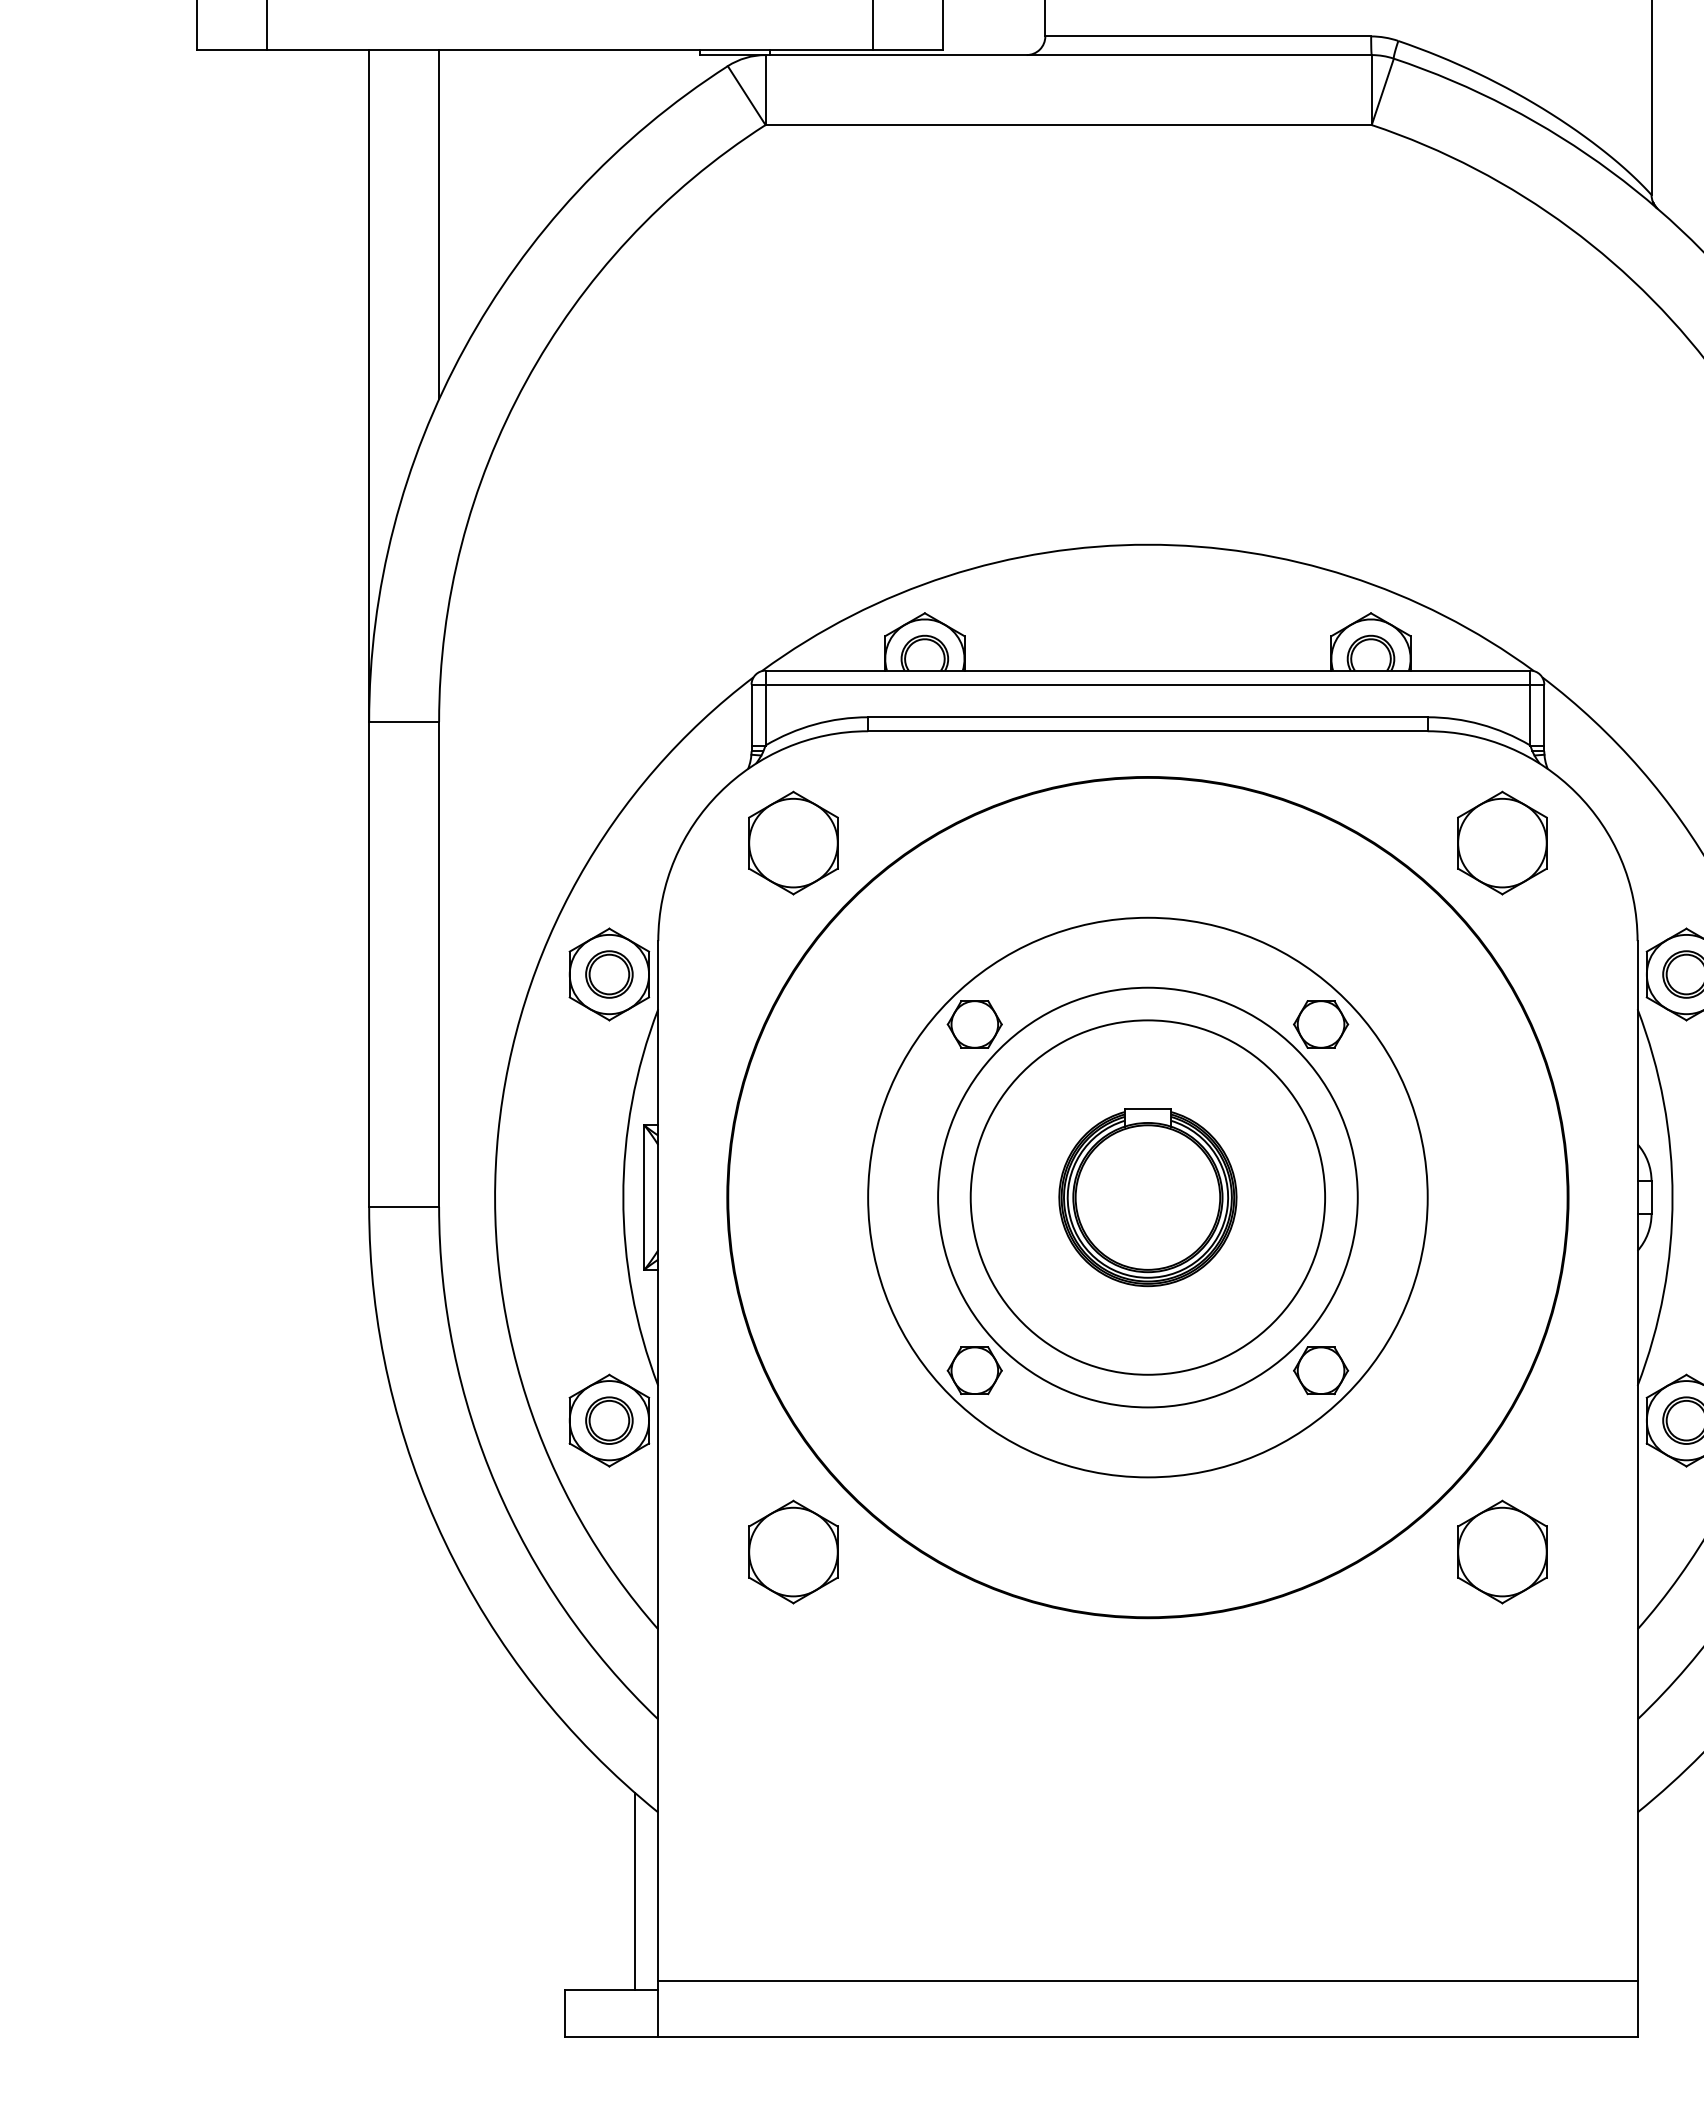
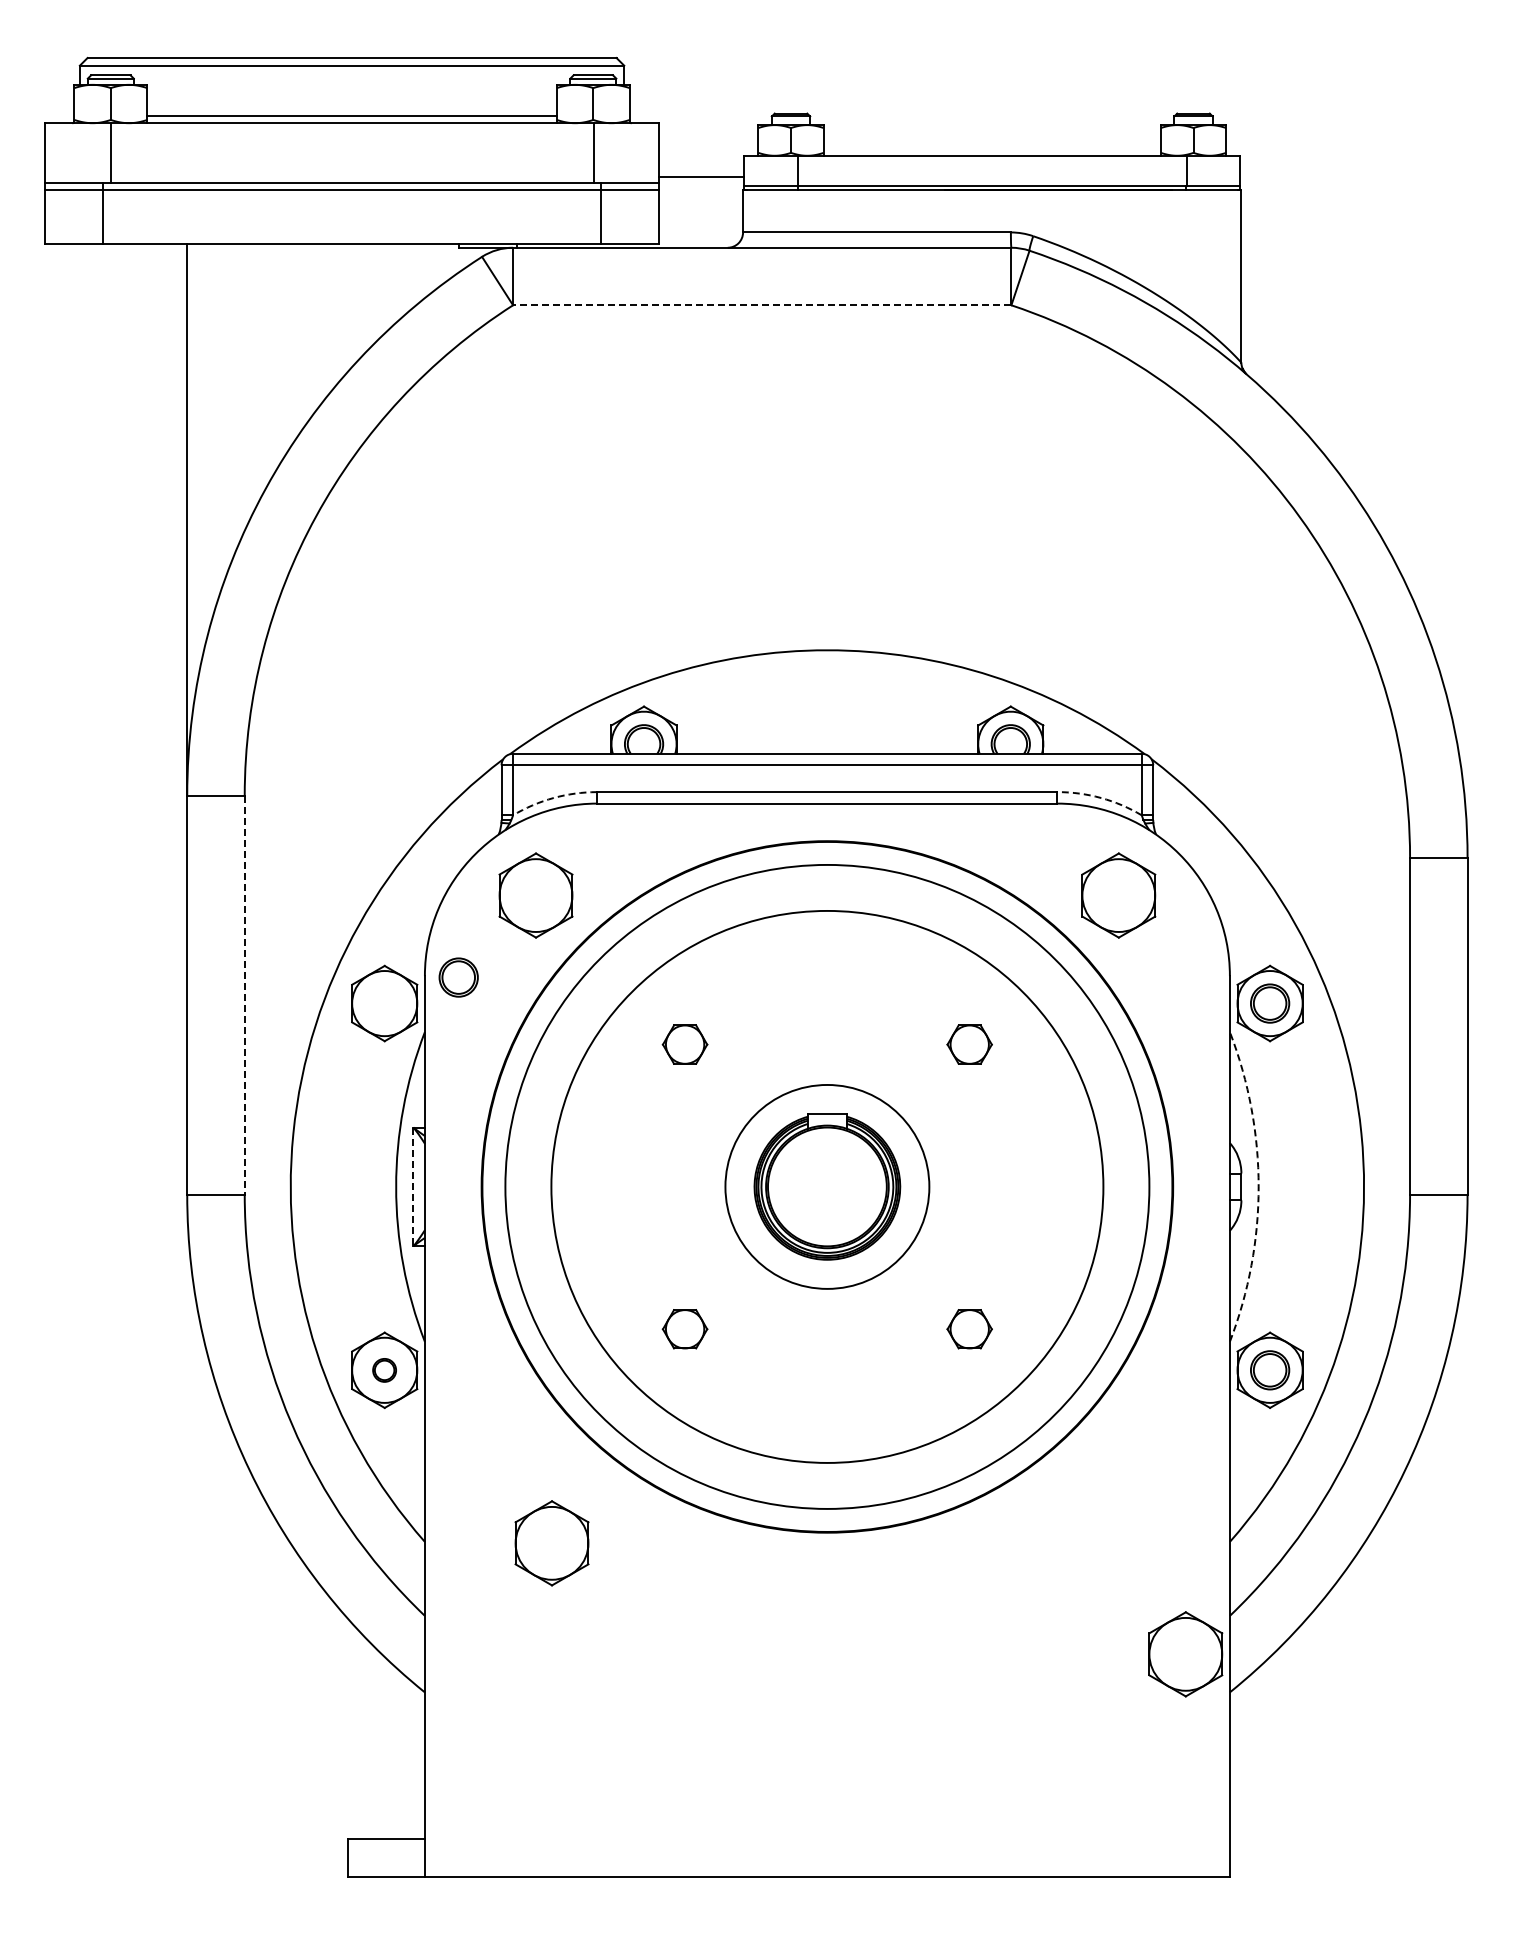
line: (1067, 125) -> (761, 305), solid -> dashed
line: (438, 223) -> (244, 386), removed
arc: (814, 725) -> (553, 798), solid -> dashed
arc: (1481, 725) -> (1101, 798), solid -> dashed
line: (438, 964) -> (244, 995), solid -> dashed
part: (609, 974) -> (458, 977), moved
circle: (1146, 1197) -> (826, 1186), size x1.6
circle: (1148, 1197) -> (827, 1186), size x0.7
circle: (1148, 1197) -> (827, 1186), size x1.4
arc: (1672, 1197) -> (1258, 1186), solid -> dashed
line: (644, 1198) -> (413, 1187), solid -> dashed
part: (609, 1420) -> (384, 1370), size x0.6
part: (792, 1552) -> (551, 1543), moved
part: (1502, 1552) -> (1185, 1654), moved
line: (634, 1891) -> (405, 1757), removed
line: (1146, 1980) -> (826, 1830), removed

